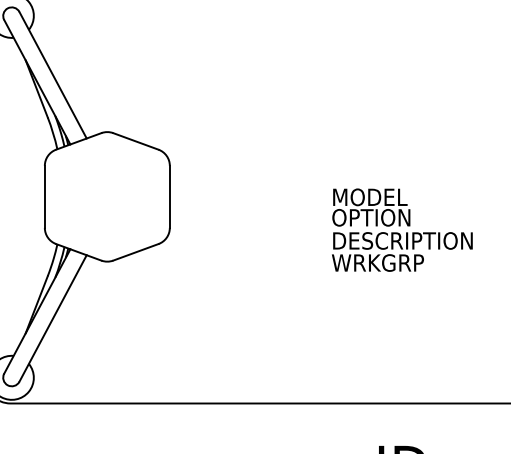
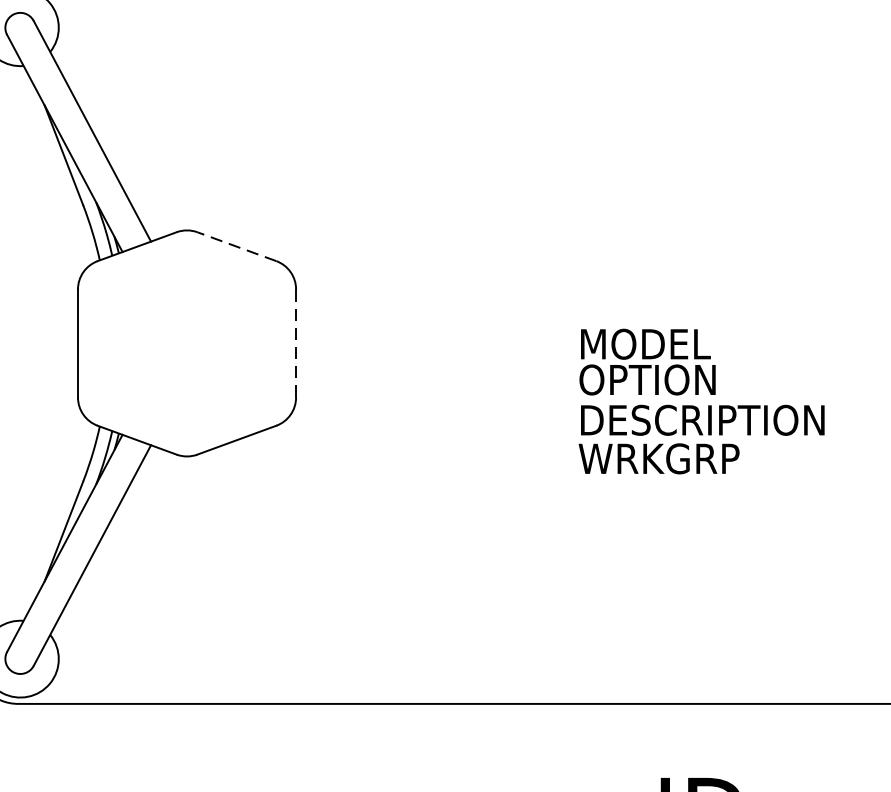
line: (135, 141) -> (236, 246), solid -> dashed
line: (169, 197) -> (295, 344), solid -> dashed

